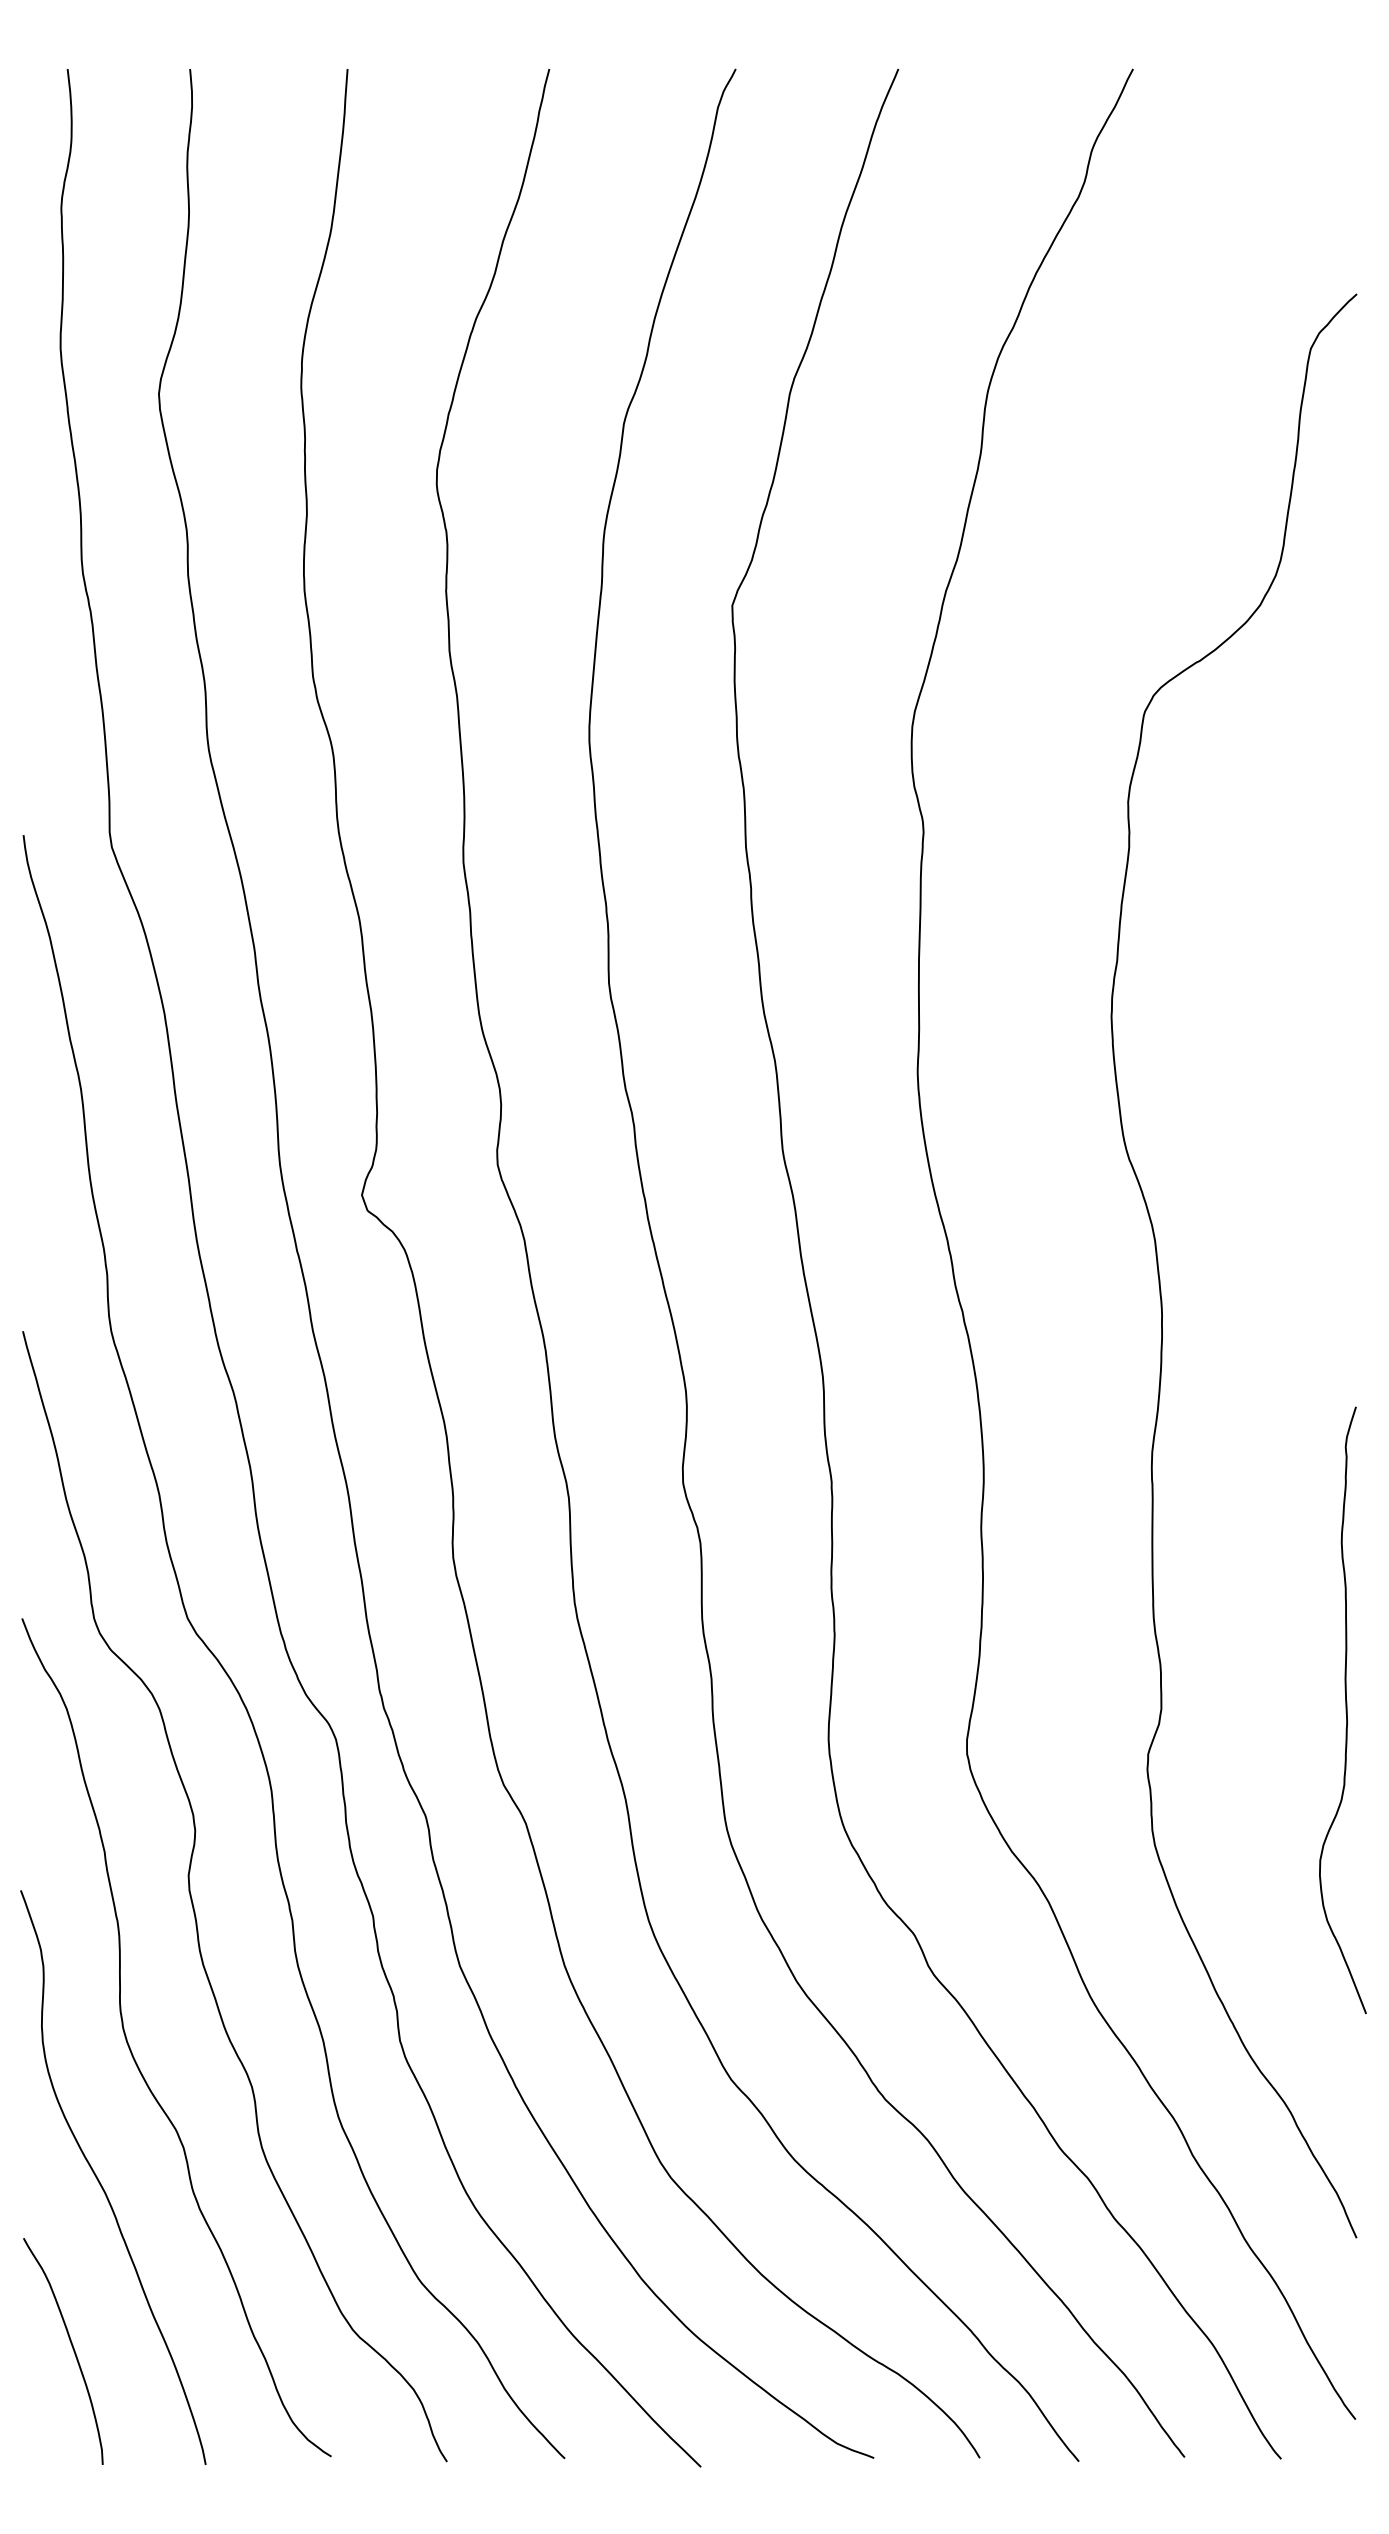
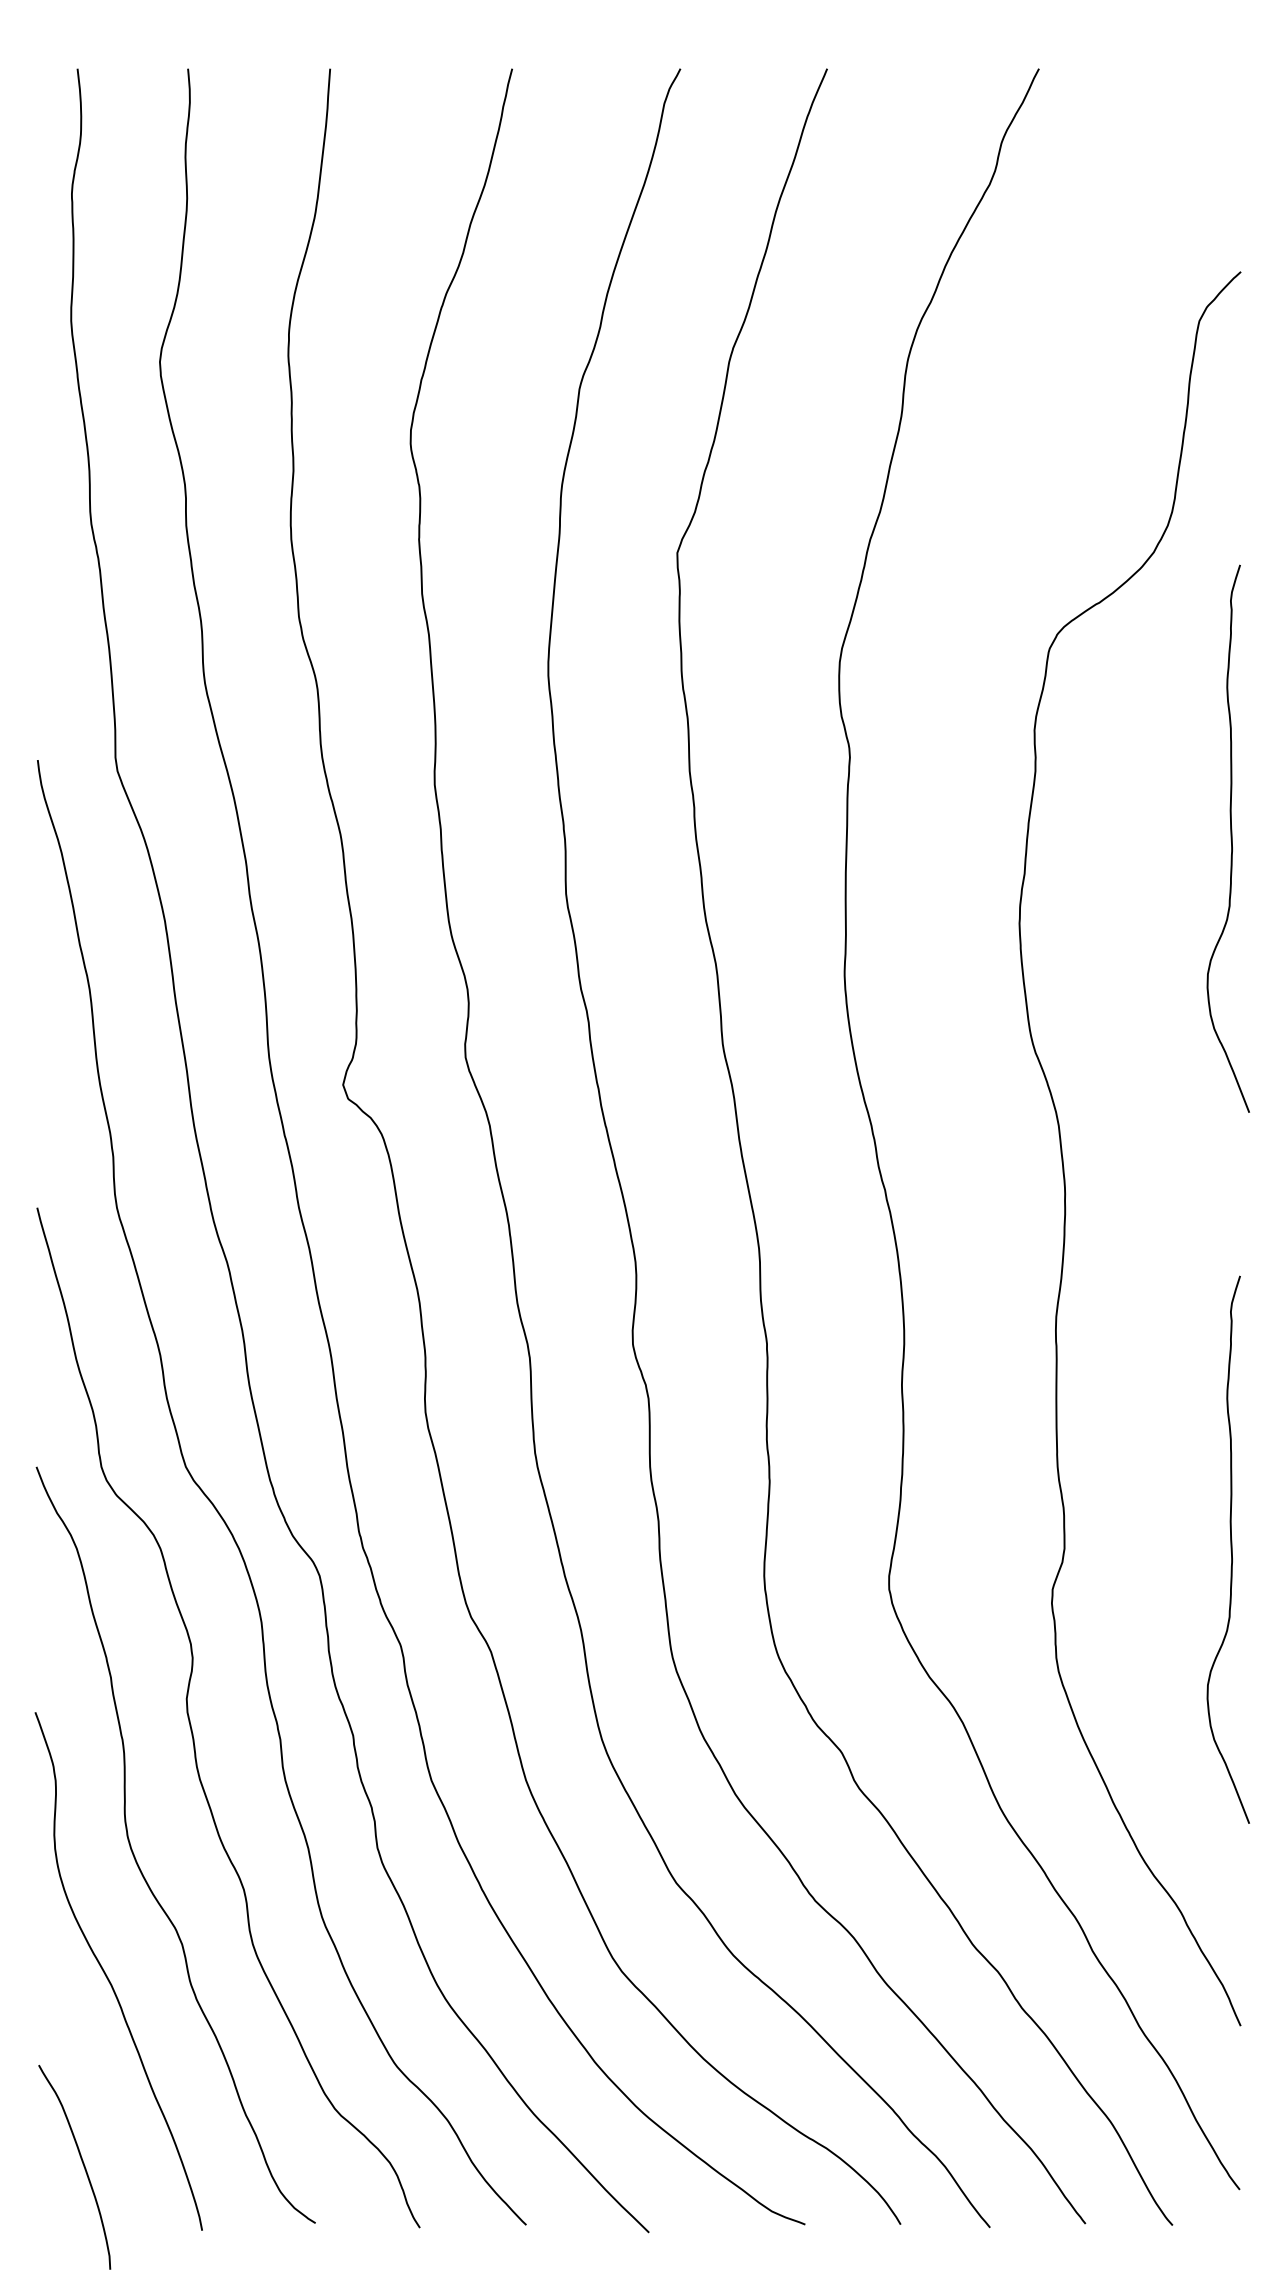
curve: (1345, 922) -> (1230, 838), added
curve: (72, 2348) -> (82, 2164), moved

